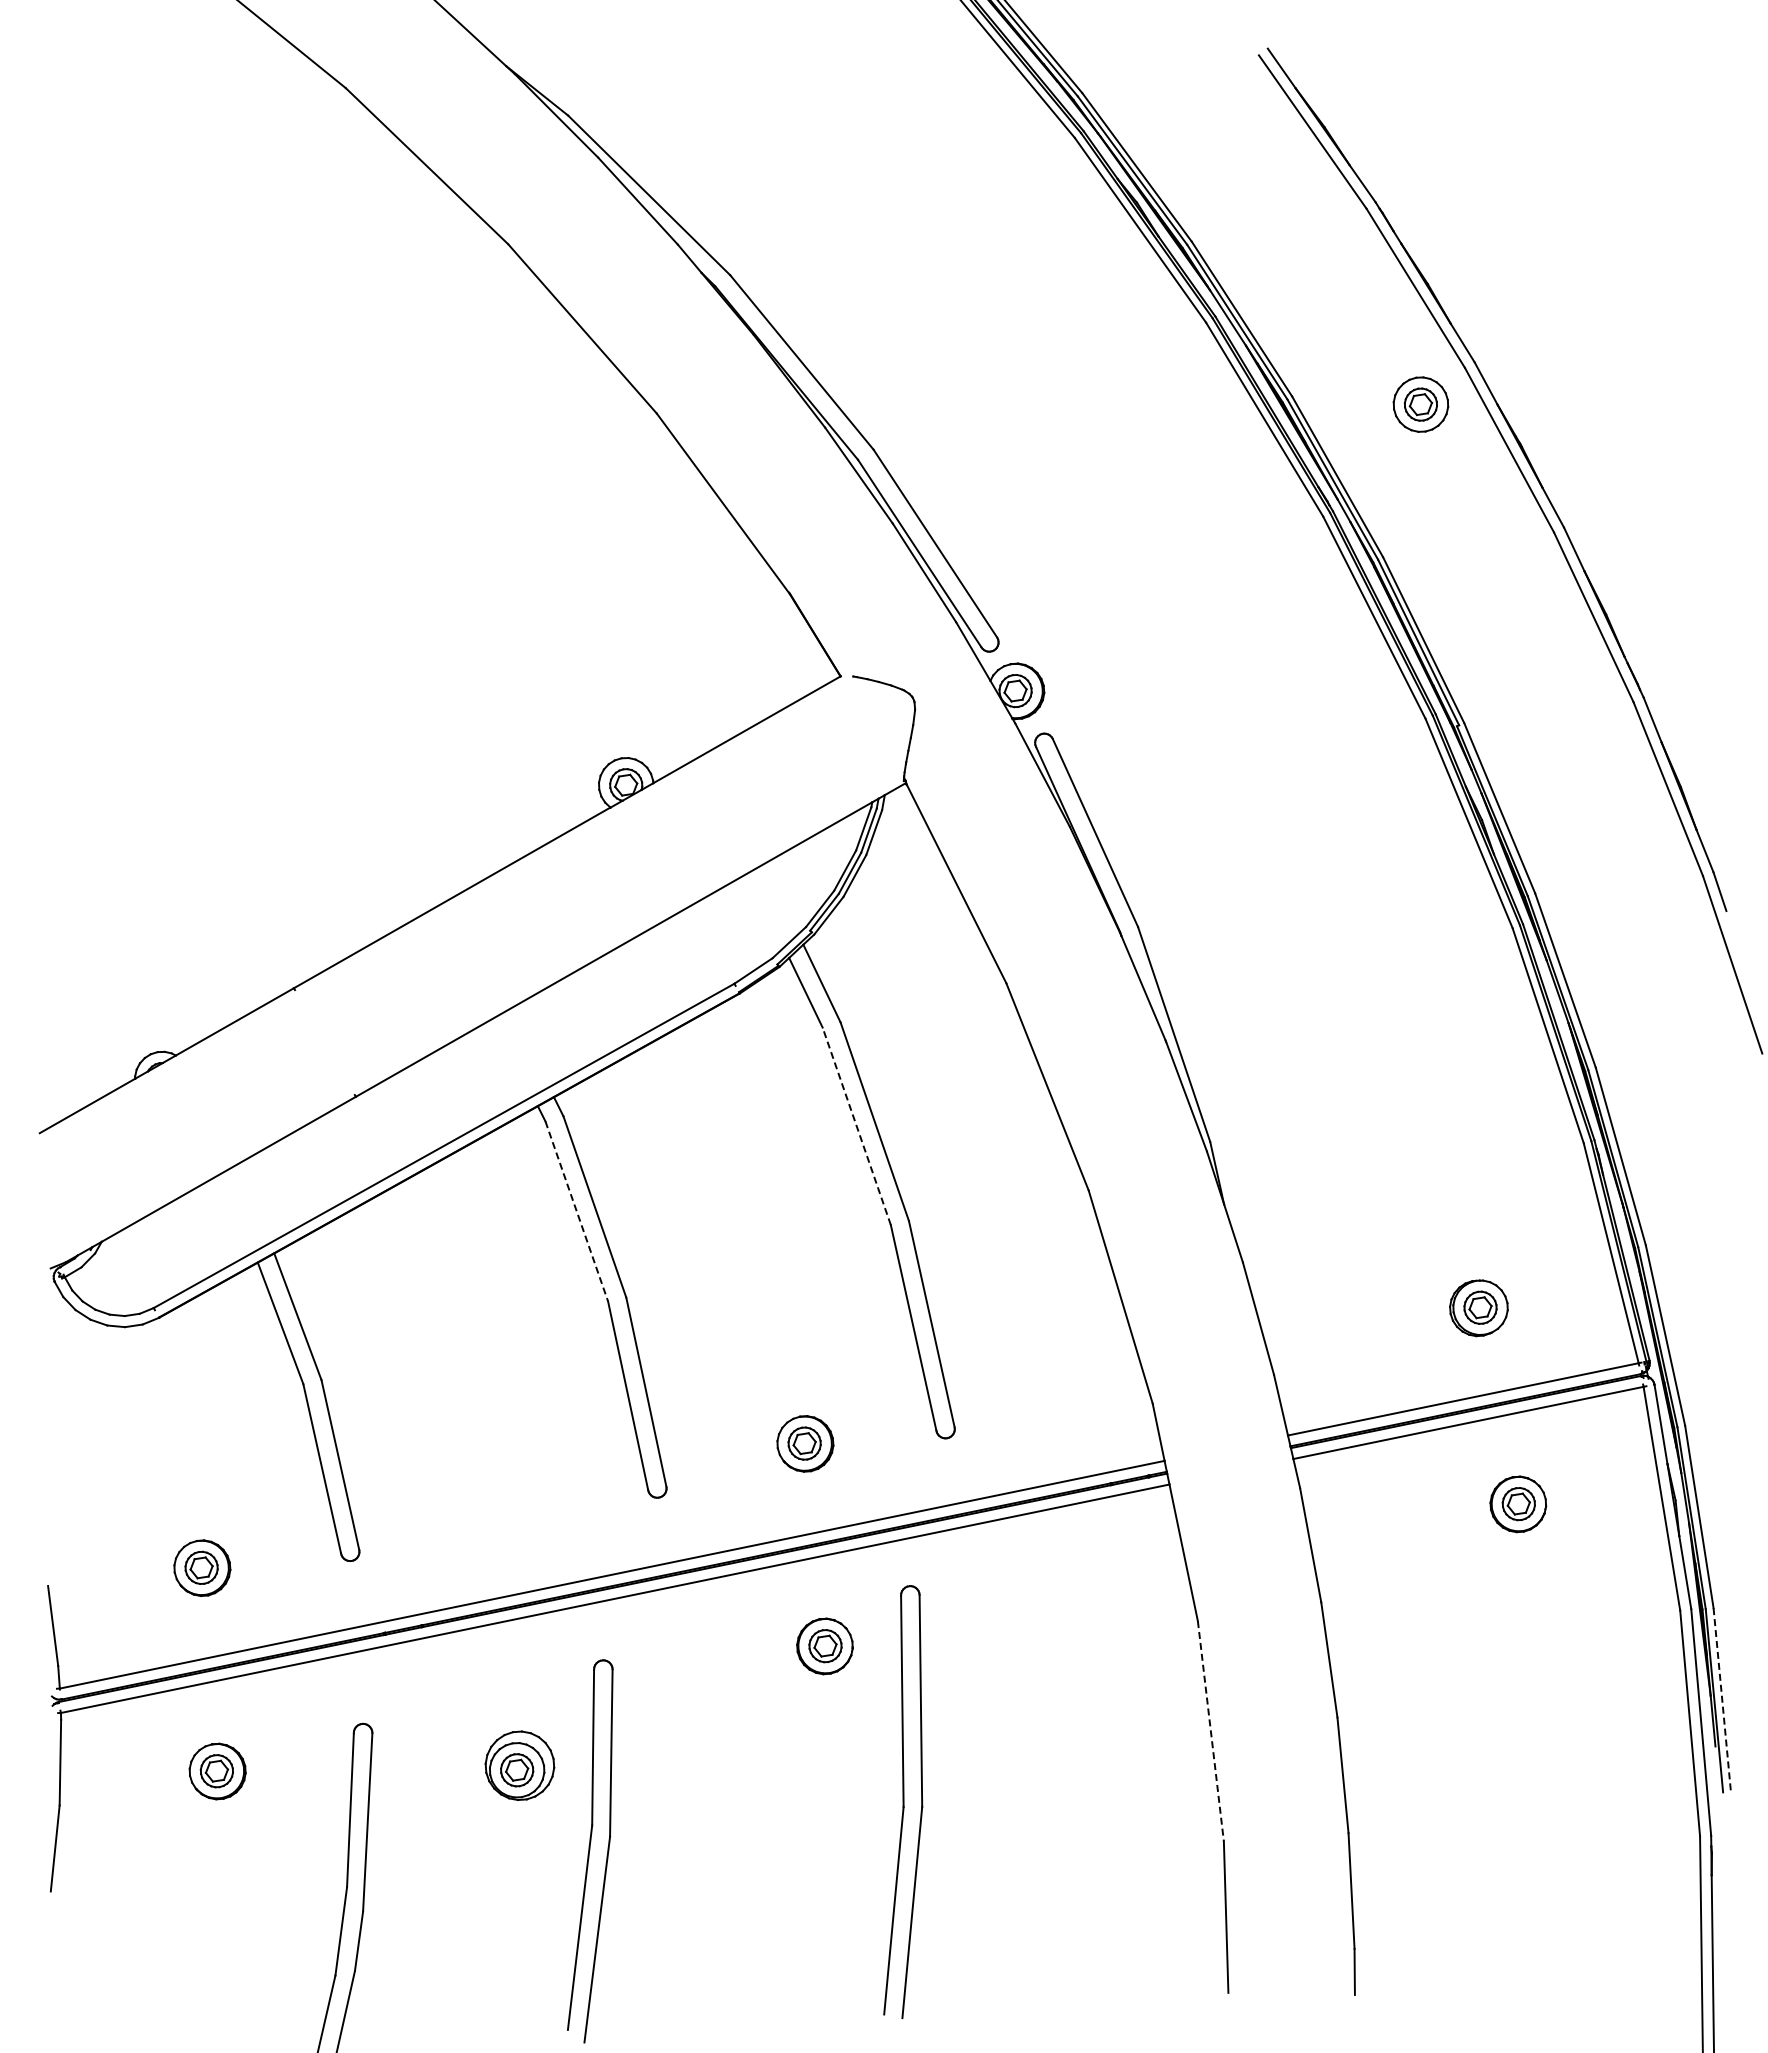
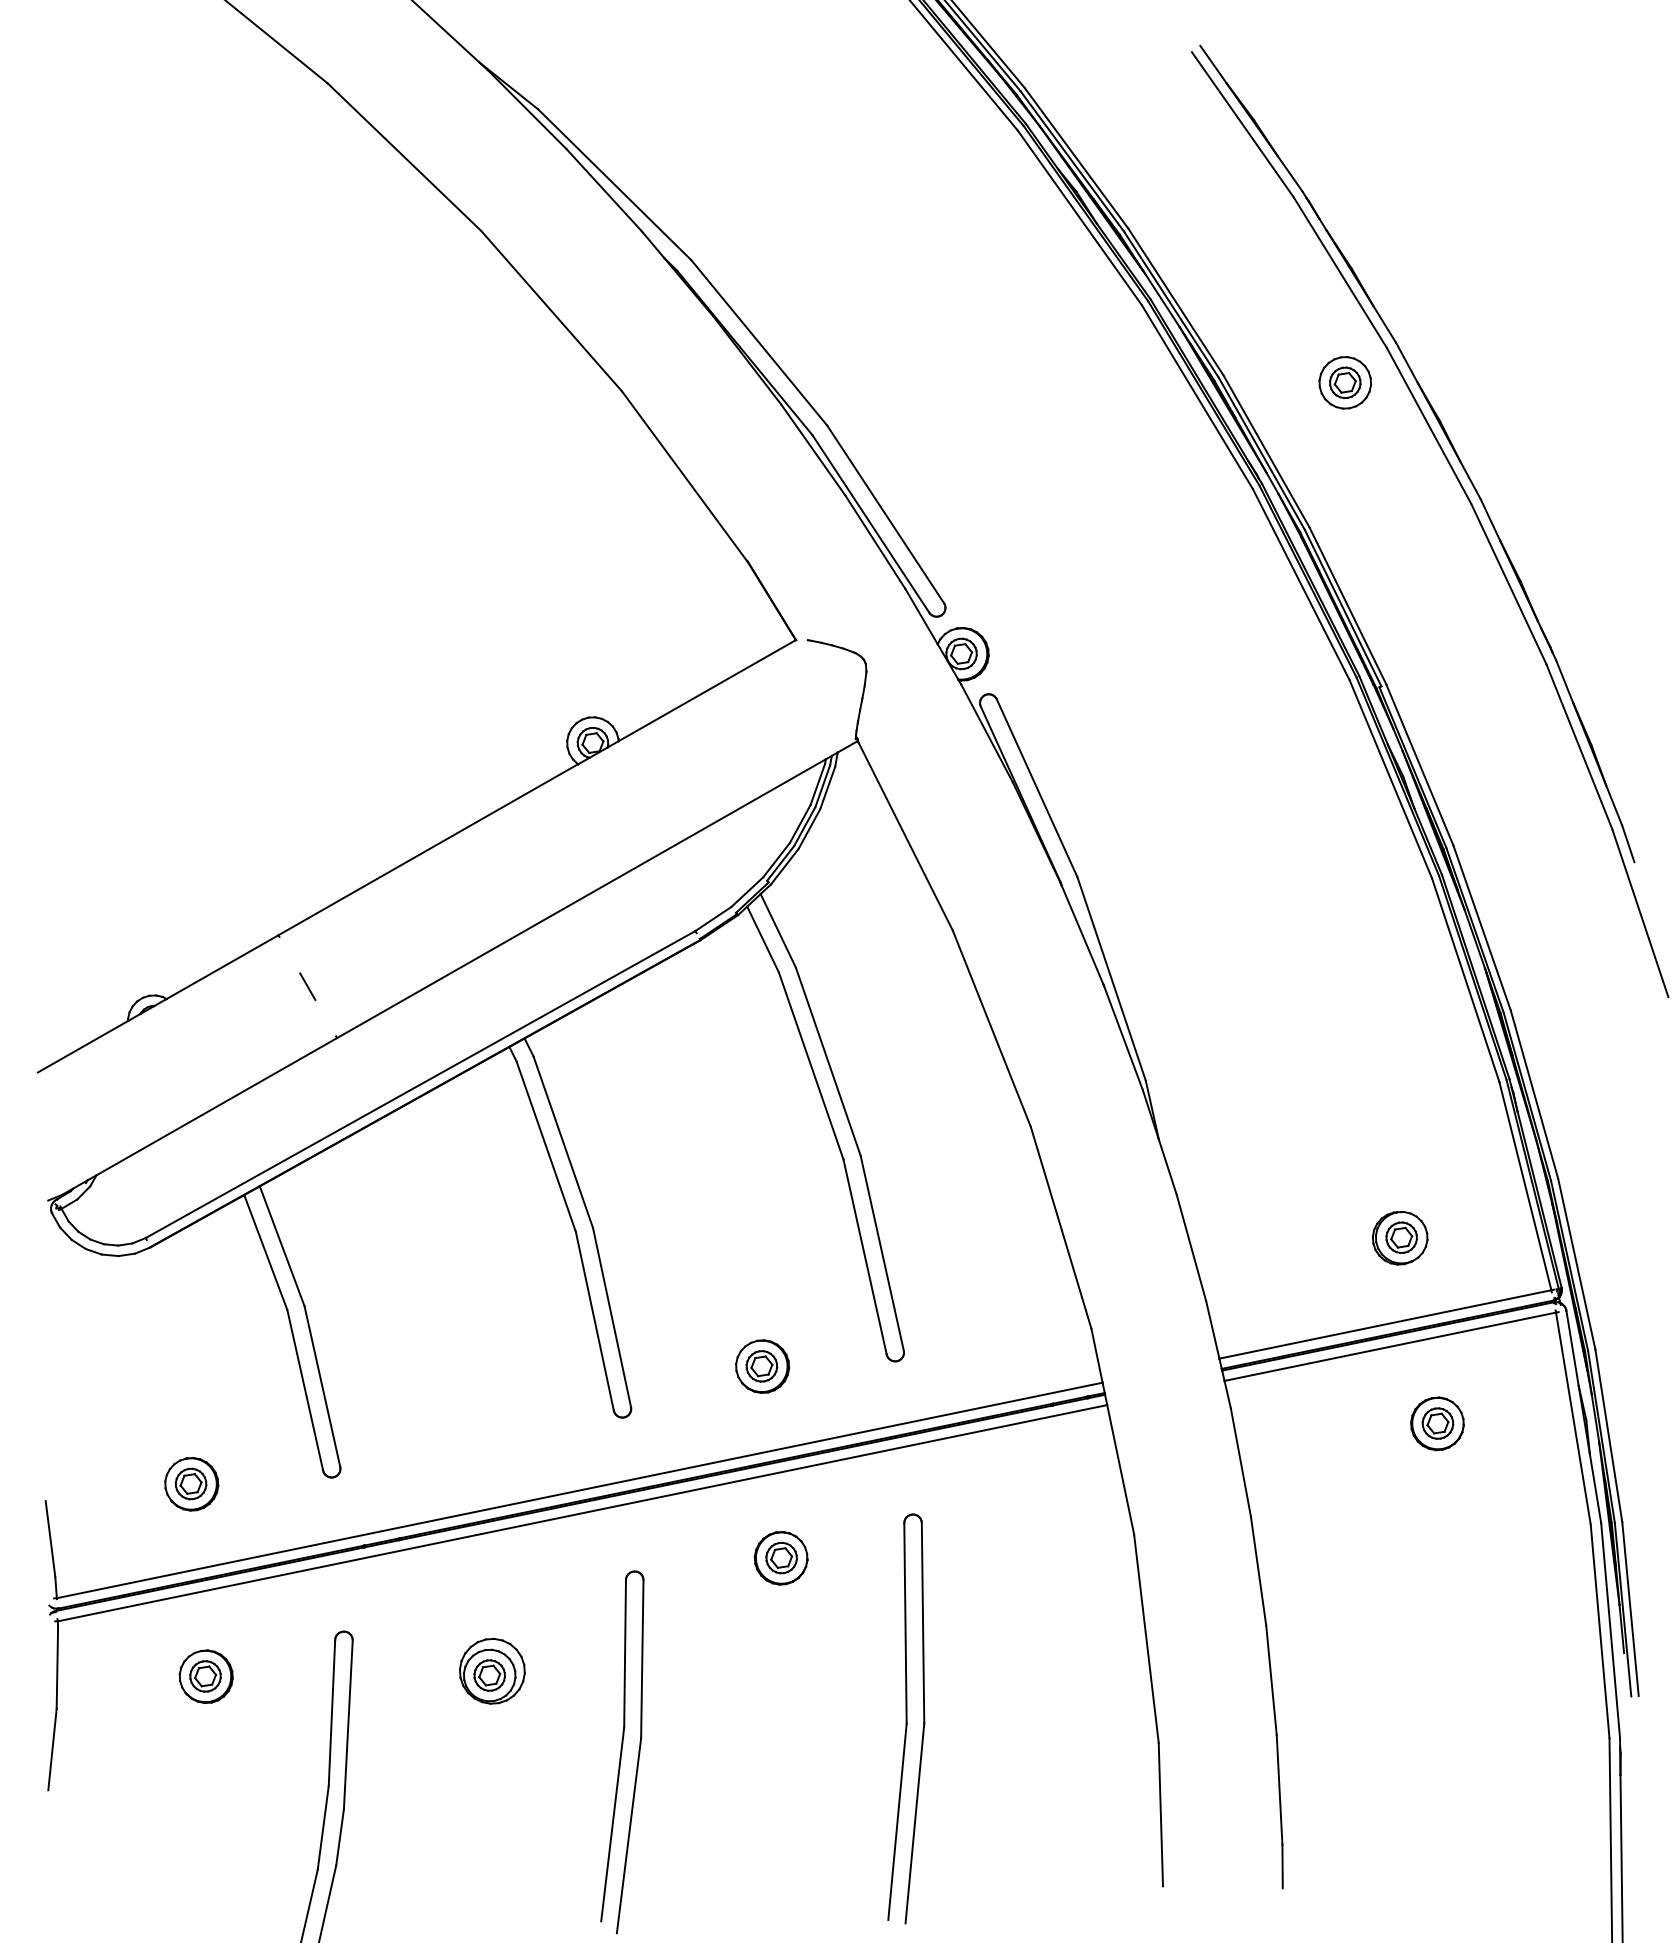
line: (324, 1042) -> (307, 986), added
line: (856, 1125) -> (810, 1065), dashed -> solid
line: (576, 1211) -> (545, 1146), dashed -> solid
line: (1722, 1700) -> (1630, 1609), dashed -> solid
line: (1210, 1731) -> (1146, 1638), dashed -> solid
part: (903, 1801) -> (906, 1718), moved
part: (590, 1851) -> (622, 1752), moved

